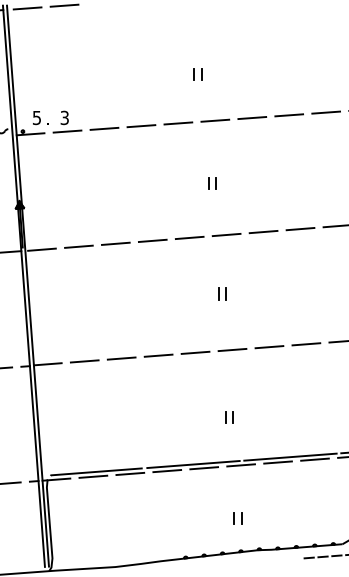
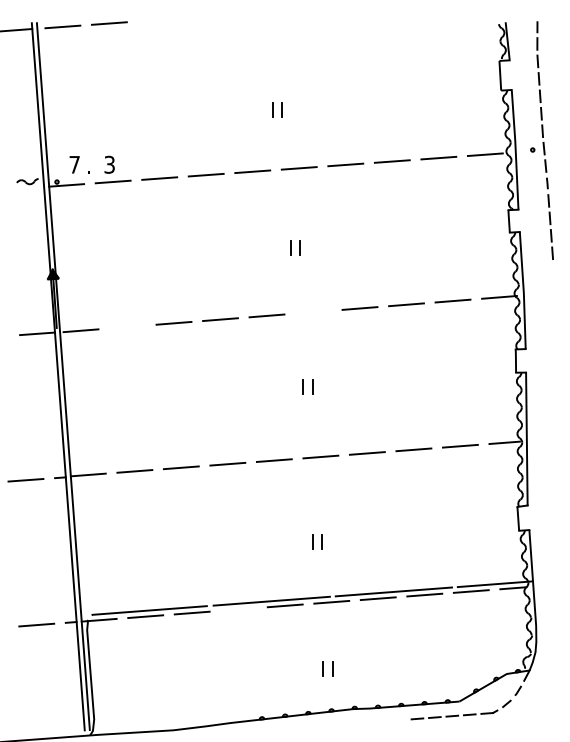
text: (36, 117) -> (74, 164), 5 -> 7
line: (226, 234) -> (313, 311), removed
line: (78, 246) -> (127, 326), removed
line: (167, 471) -> (238, 609), removed

